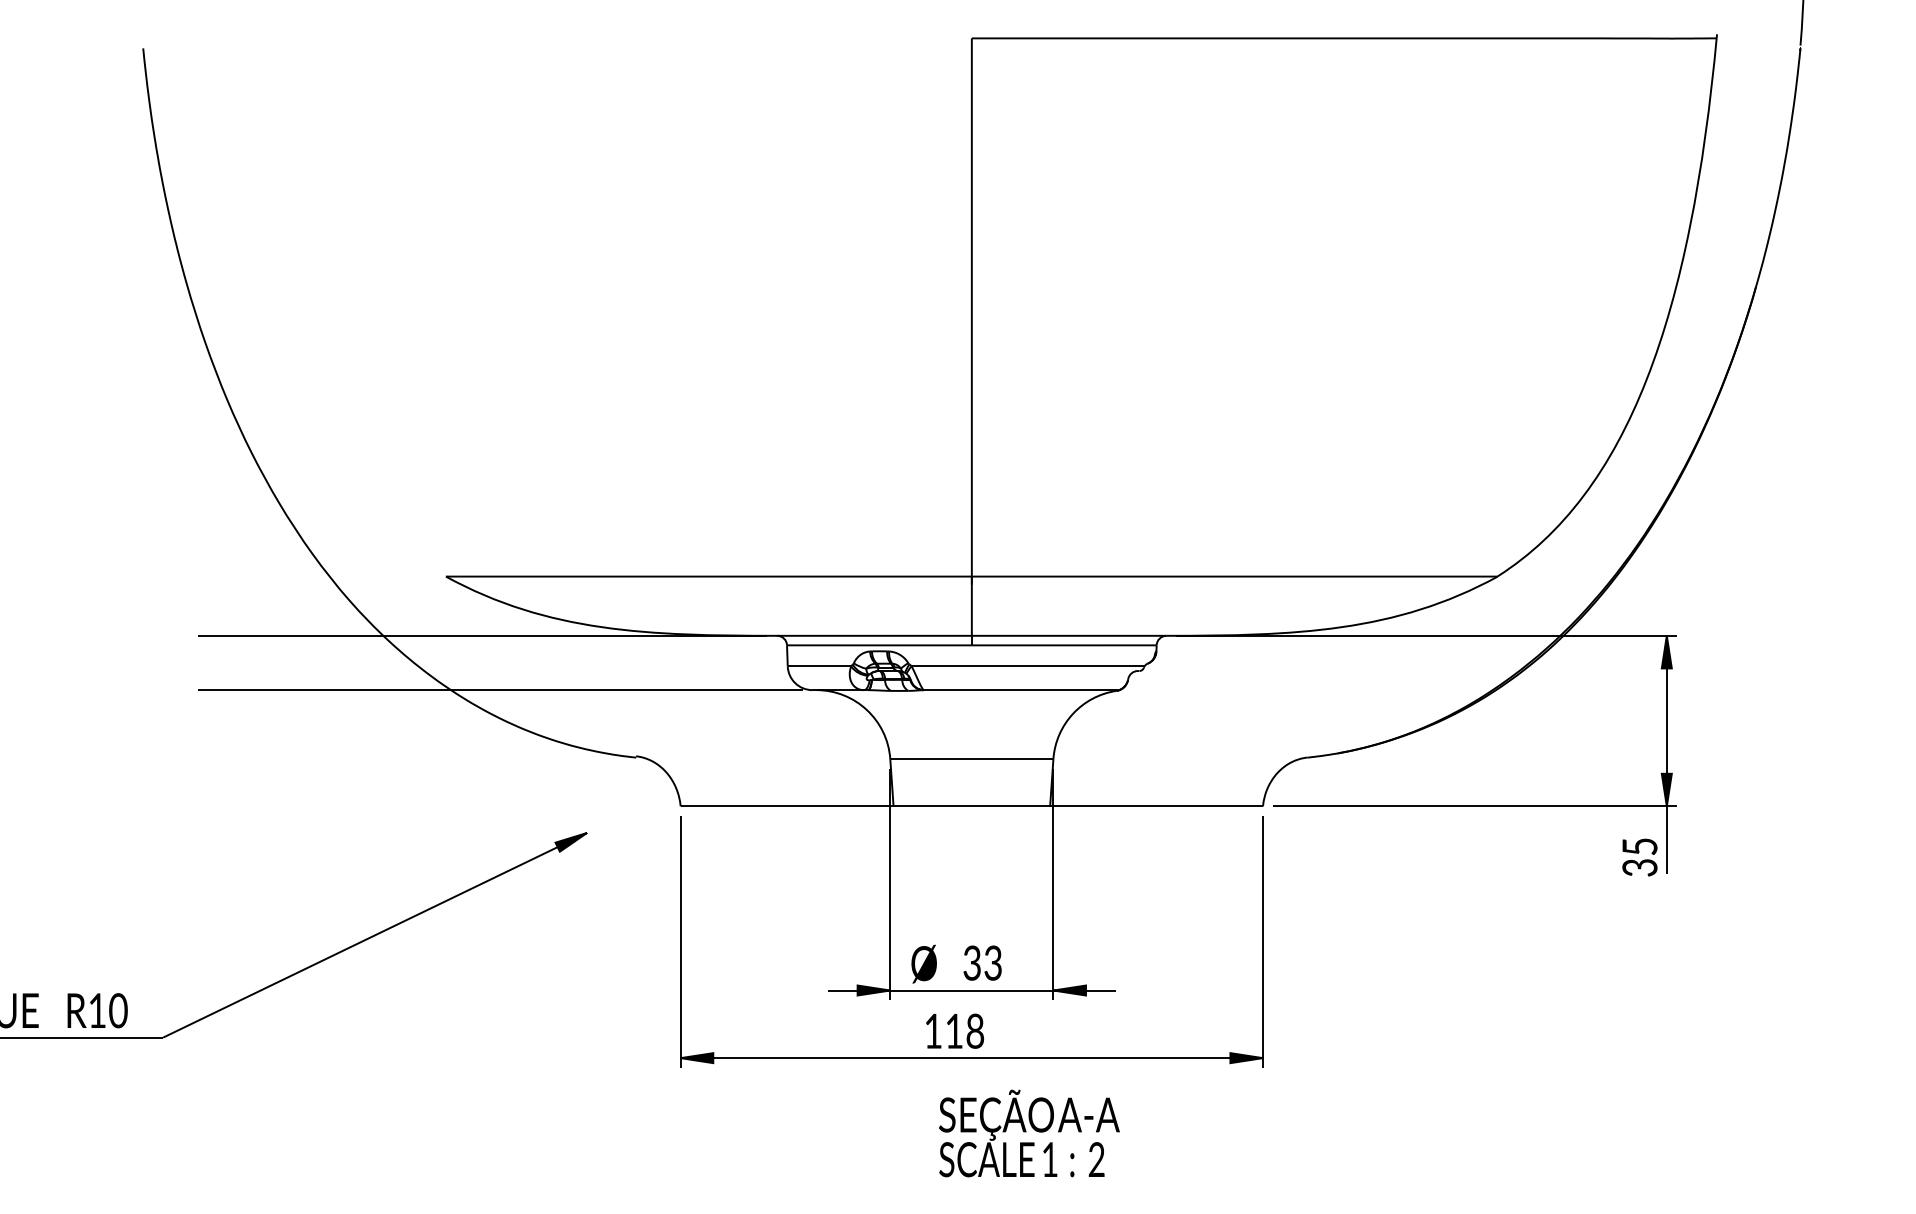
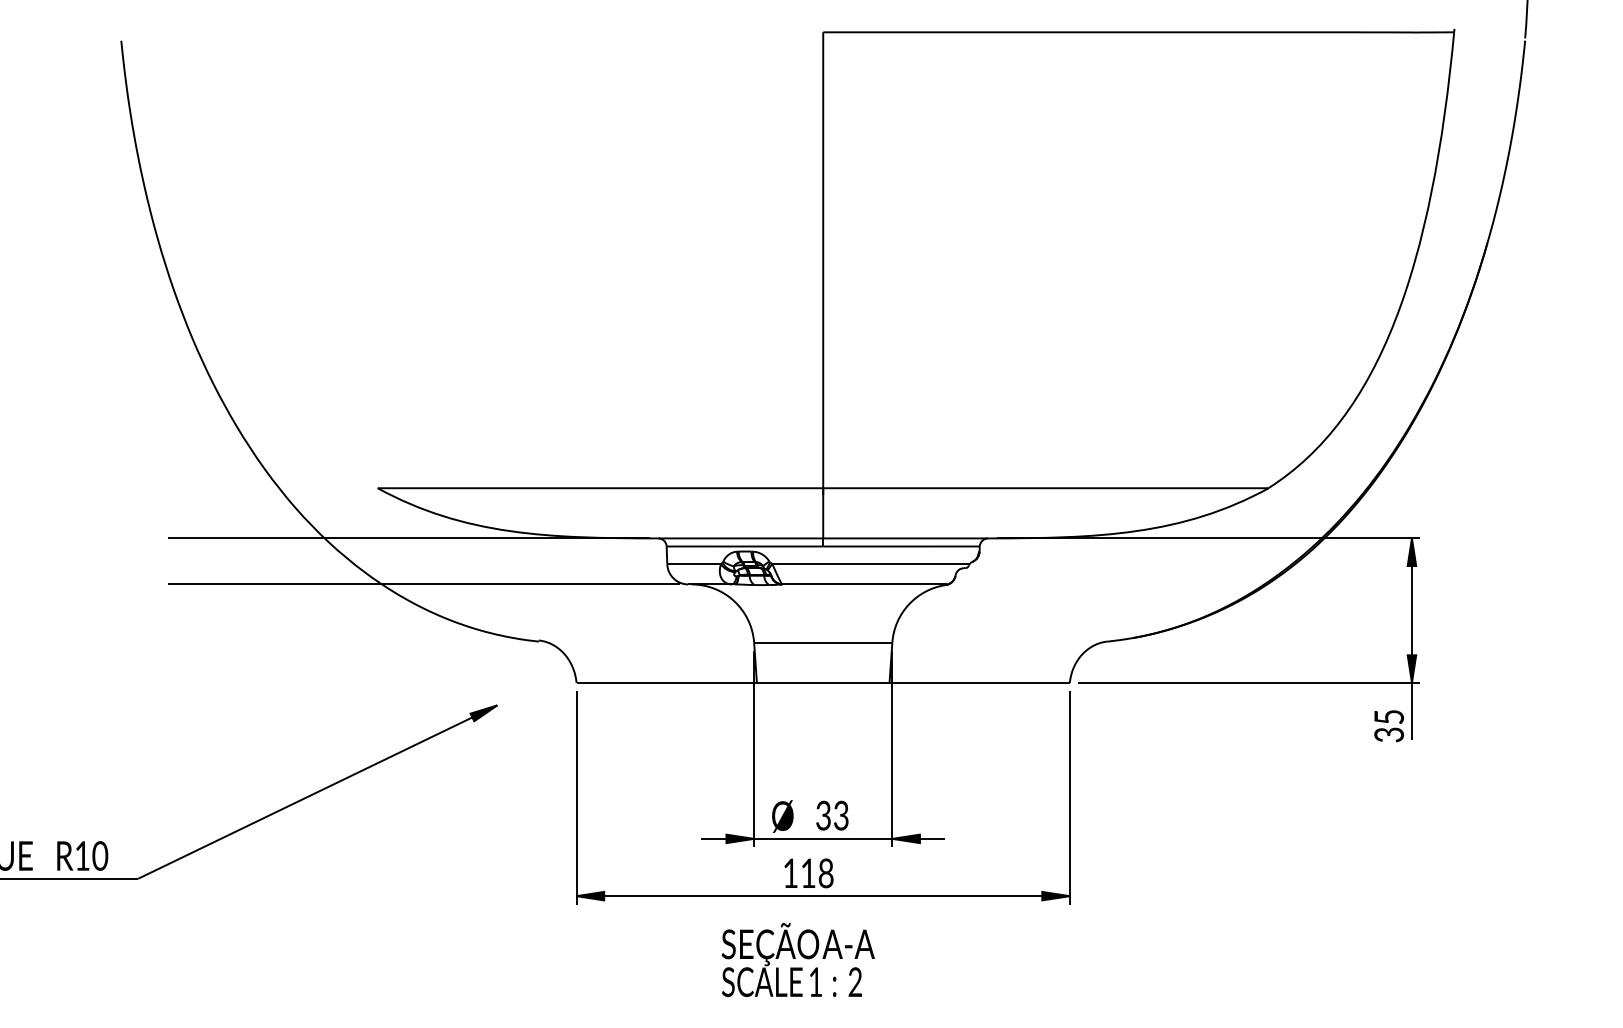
part: (1029, 1133) -> (798, 959), moved

